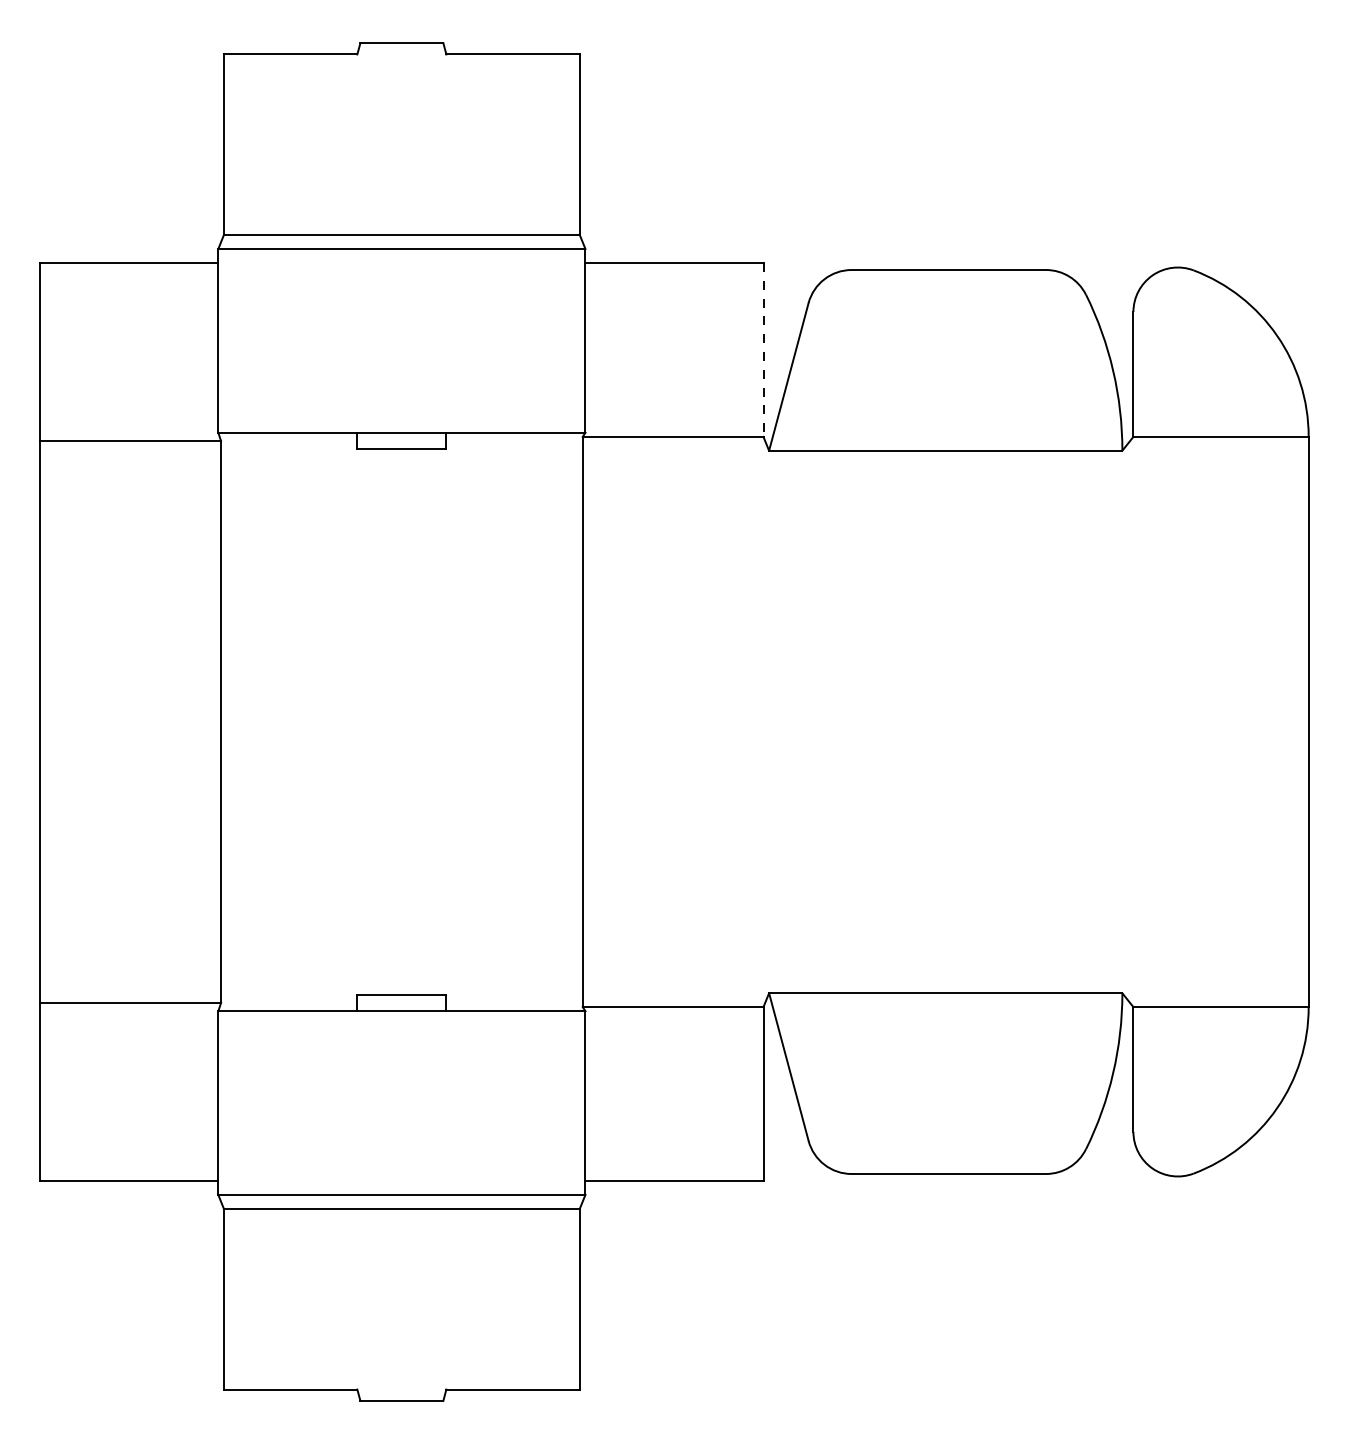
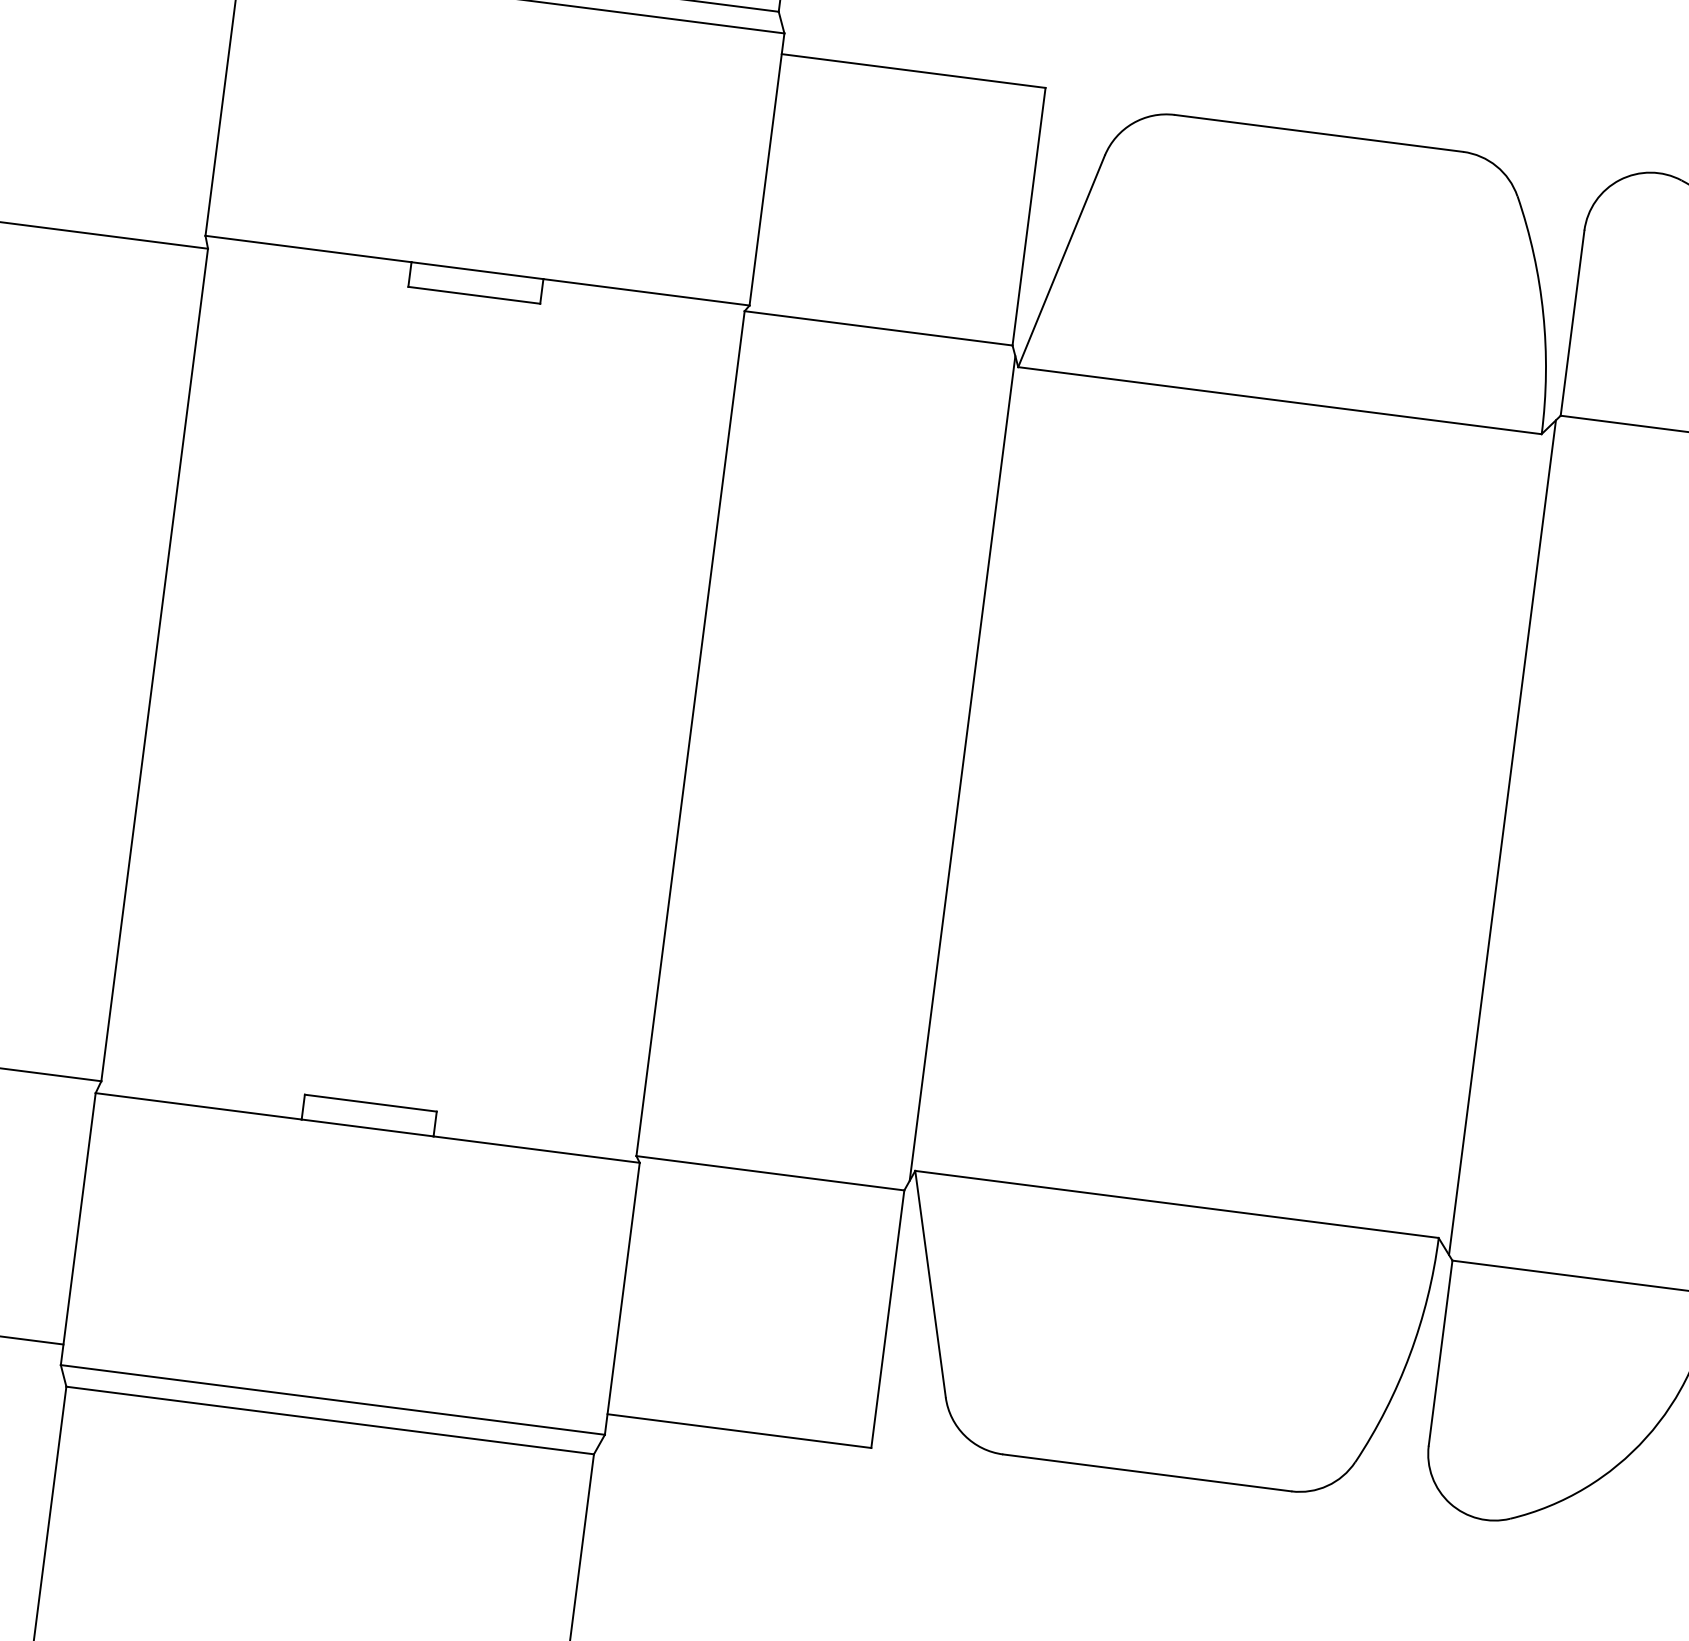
line: (763, 349) -> (1029, 215), dashed -> solid
line: (766, 721) -> (962, 767), added
line: (1130, 721) -> (1502, 836), added

